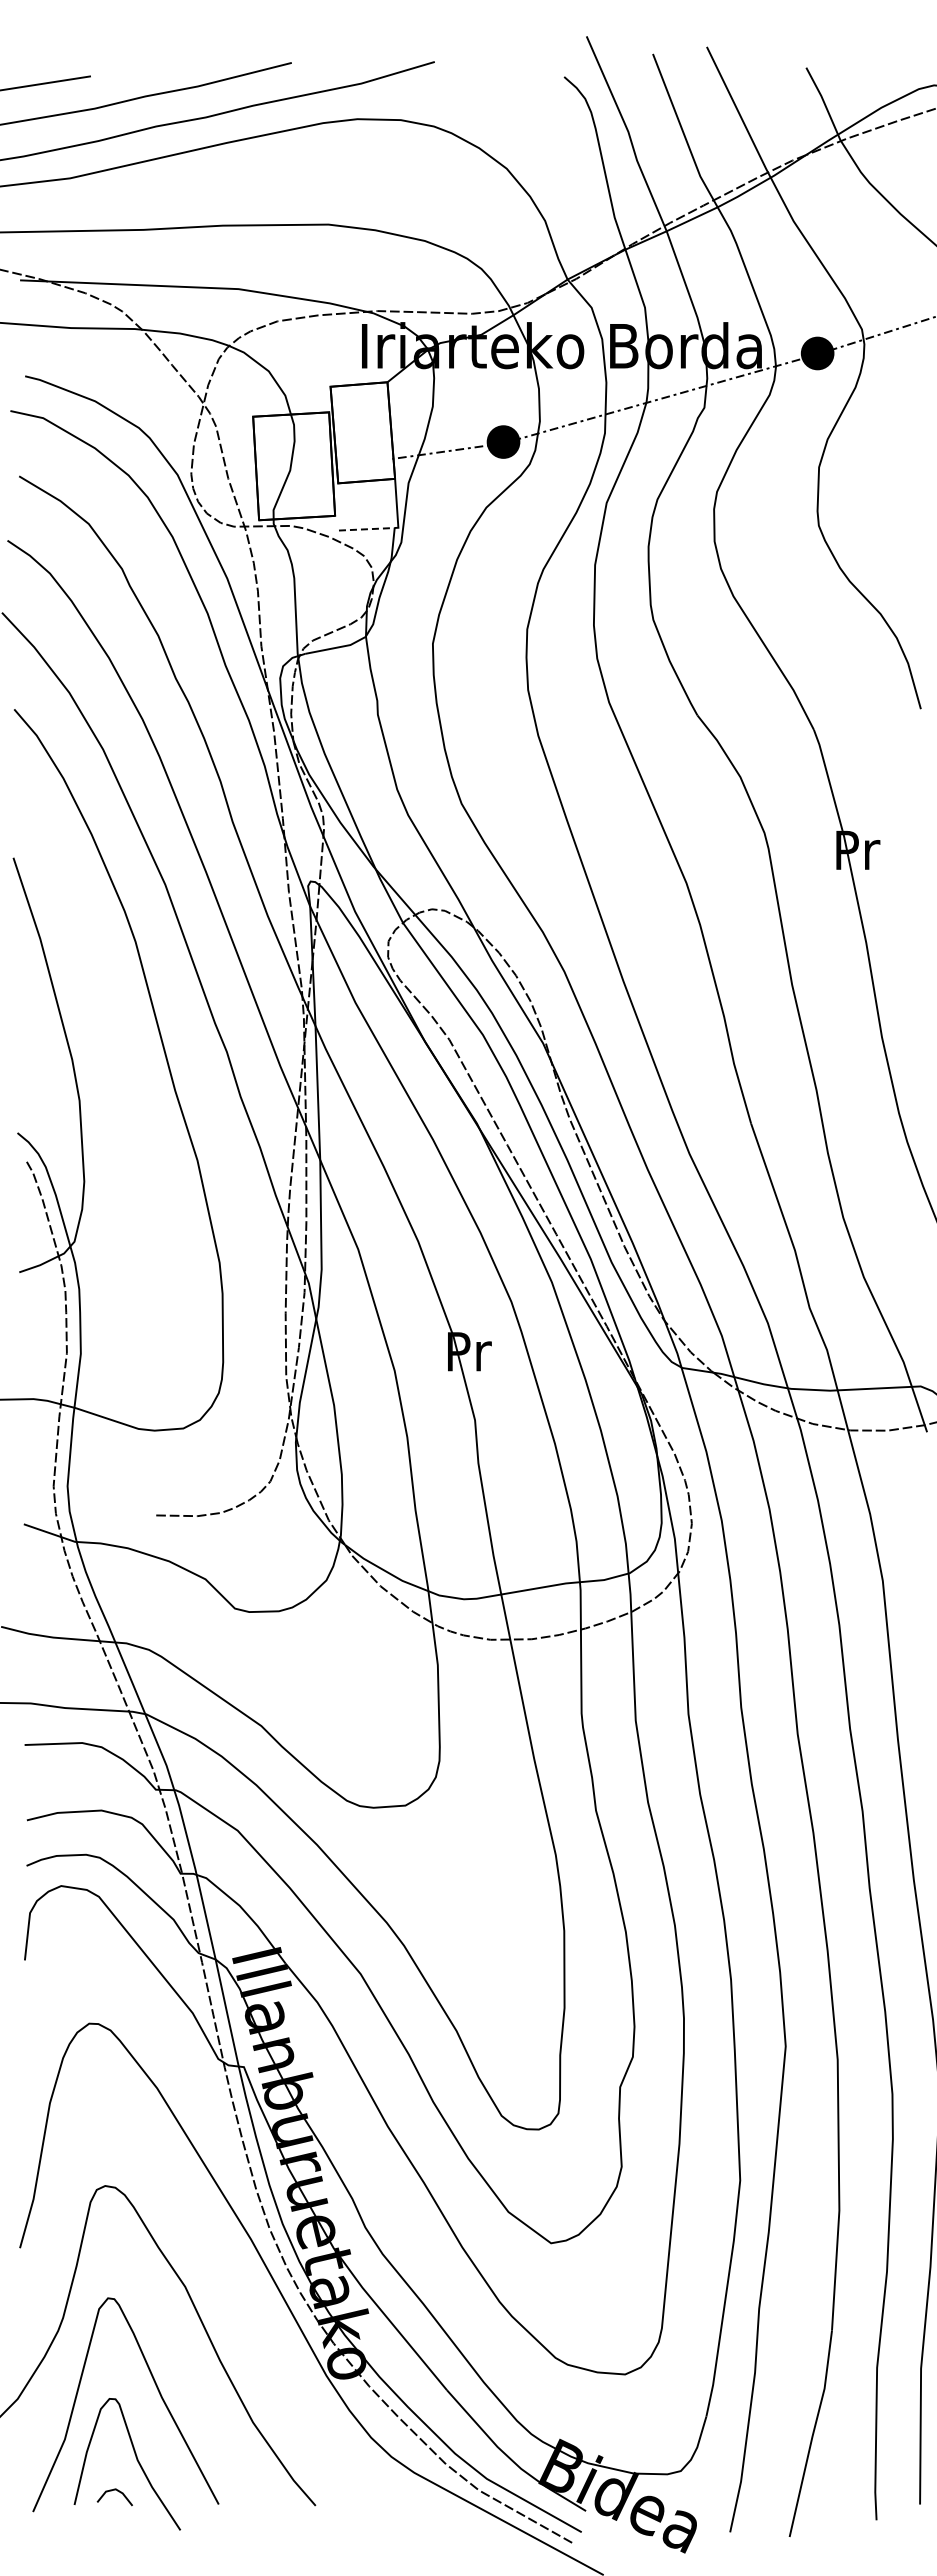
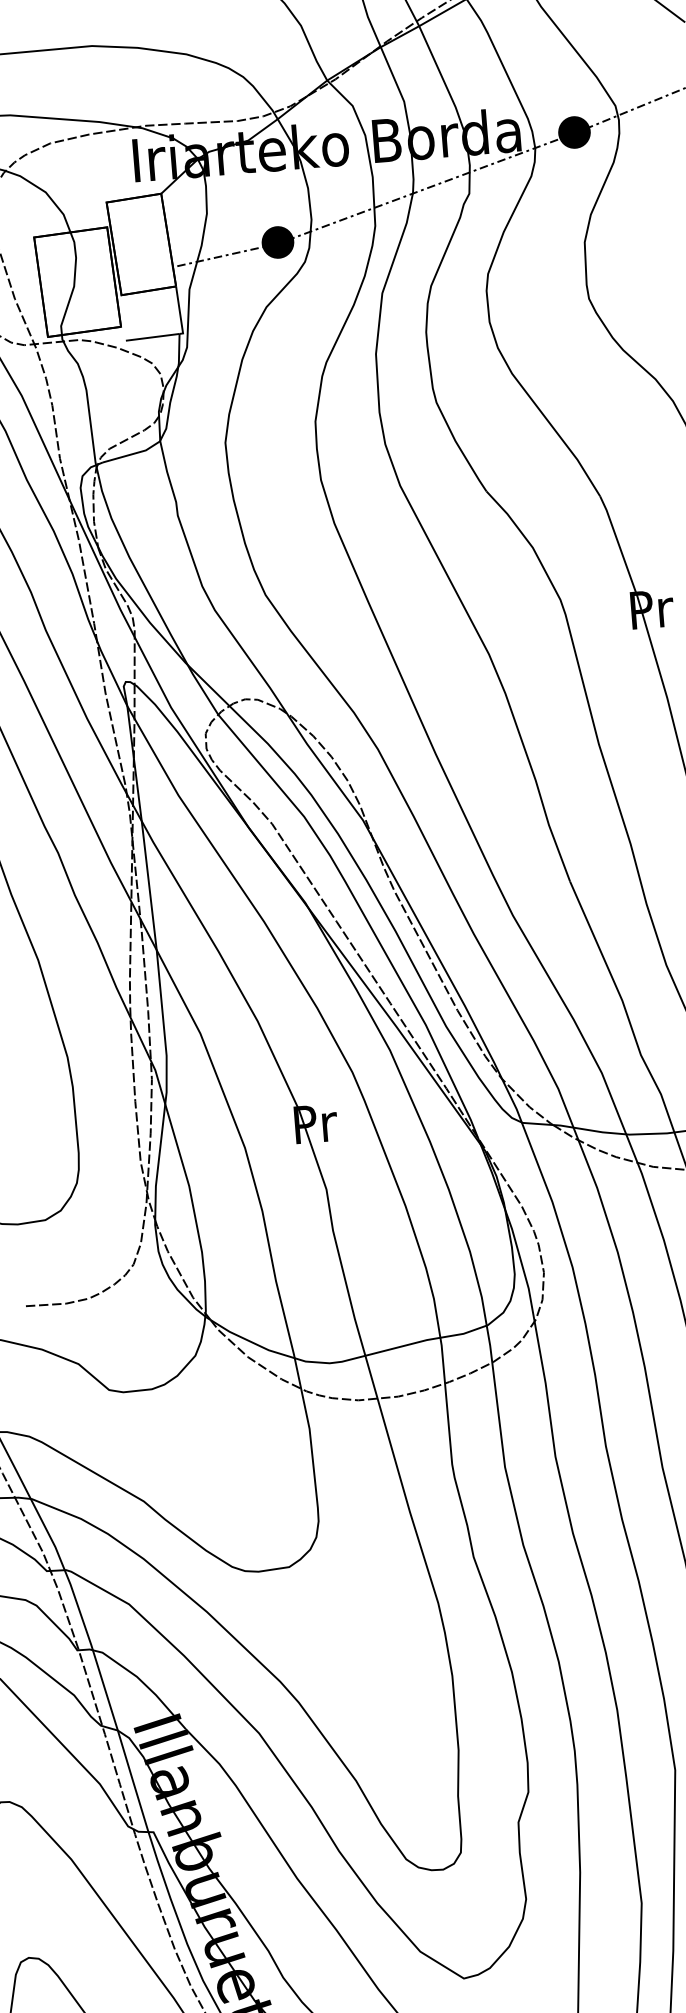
line: (366, 529) -> (152, 337), dashed -> solid

